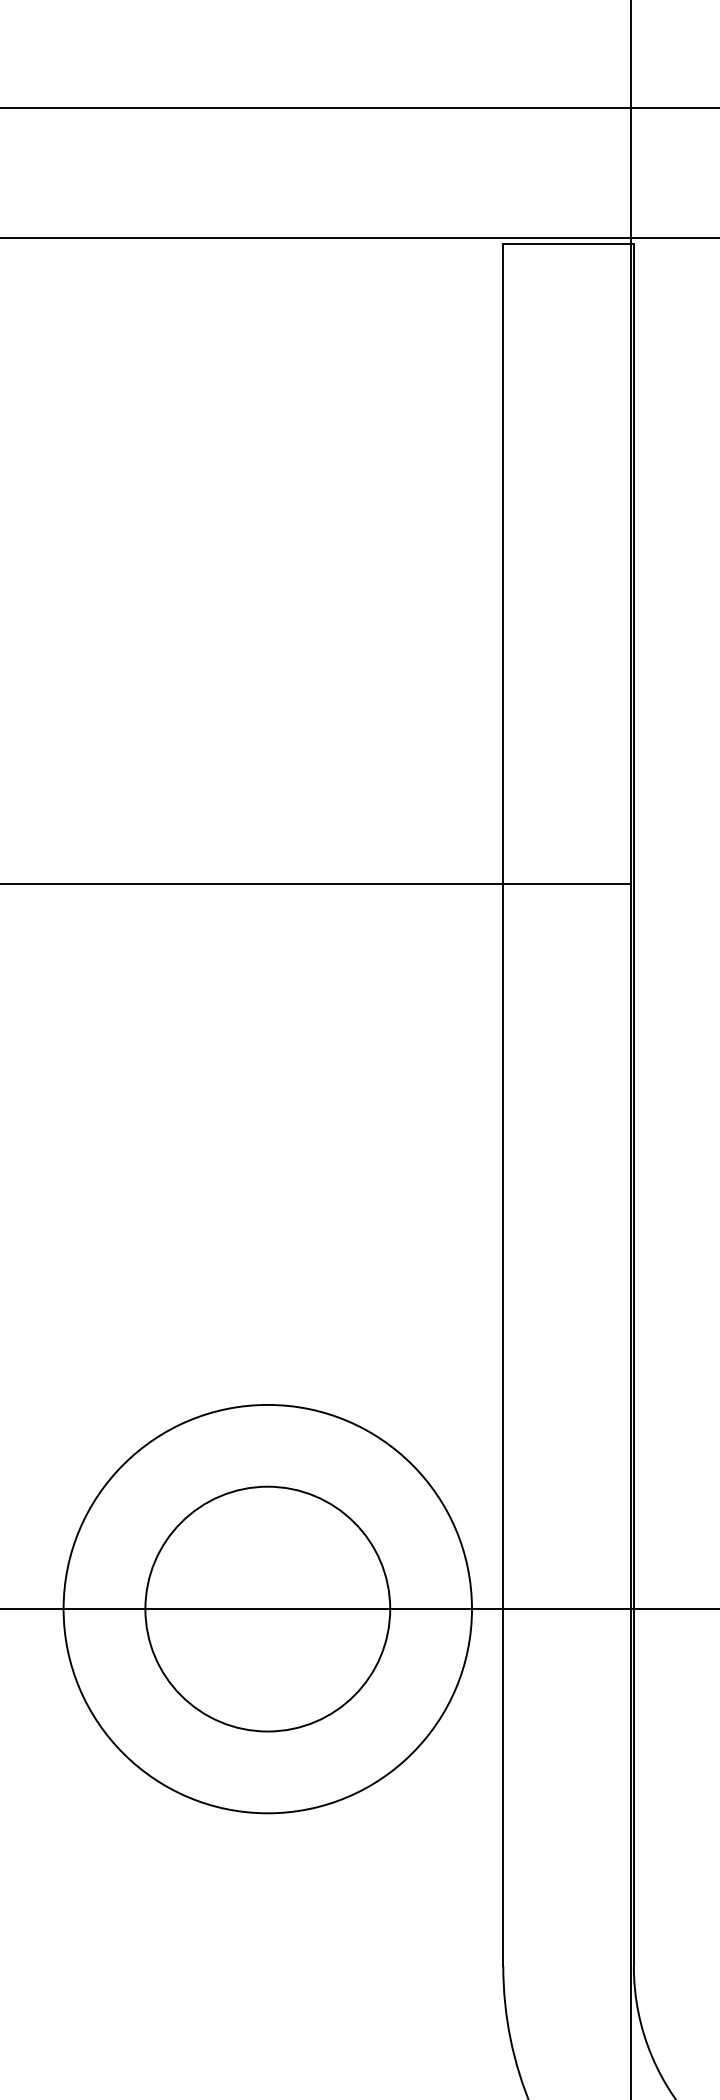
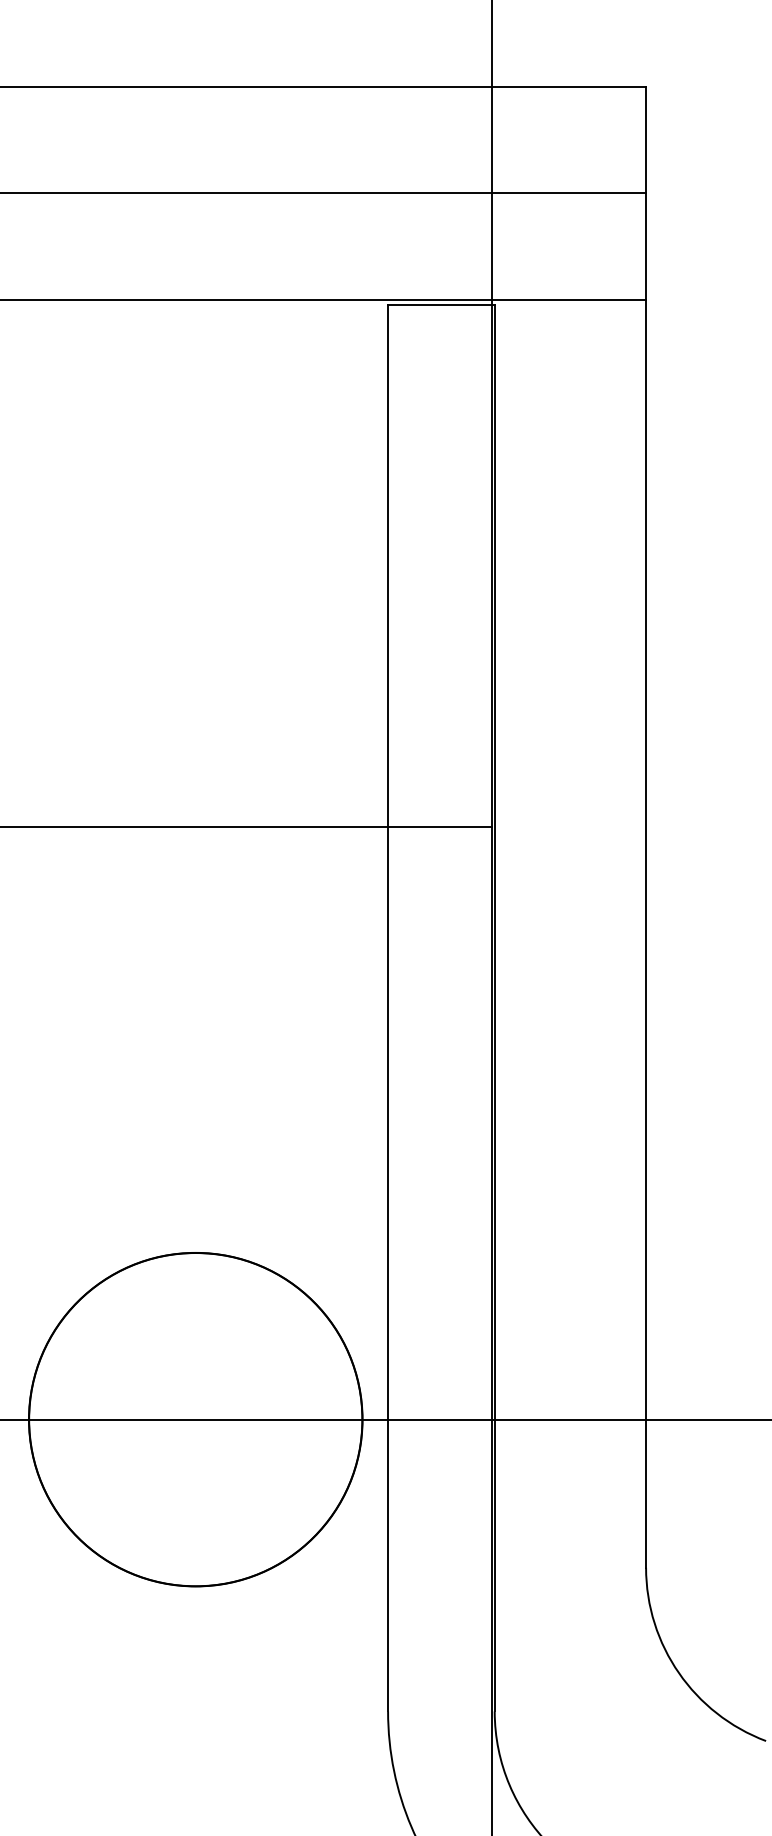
circle: (267, 1608) -> (195, 1419), size x1.67

